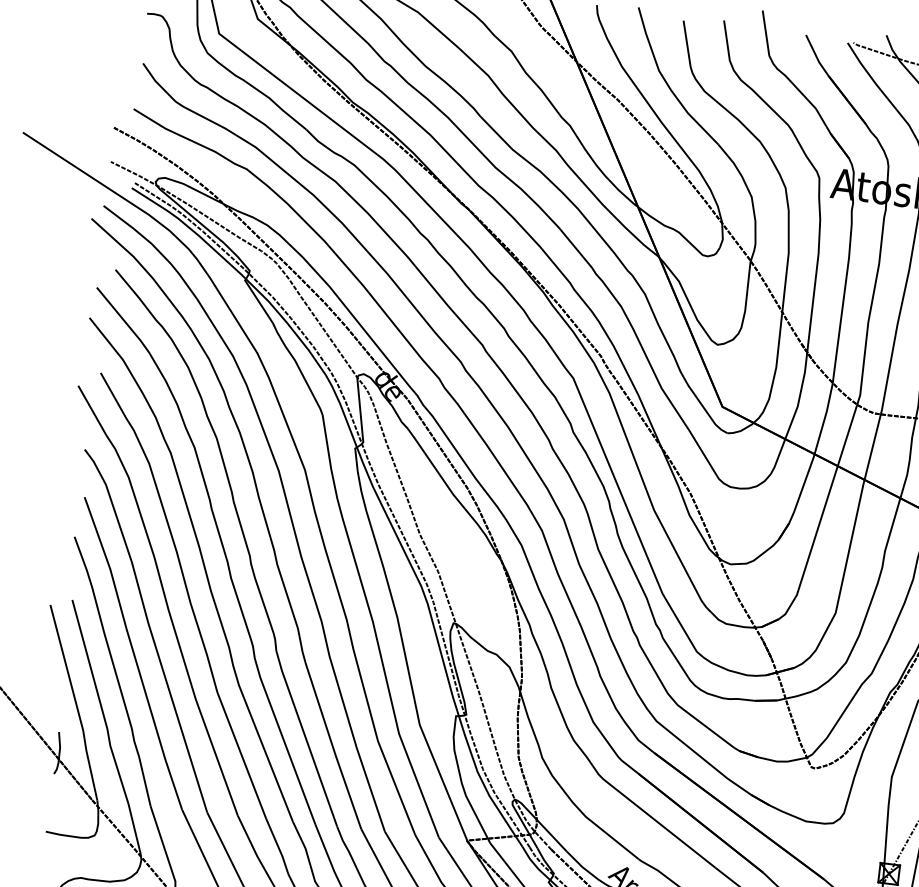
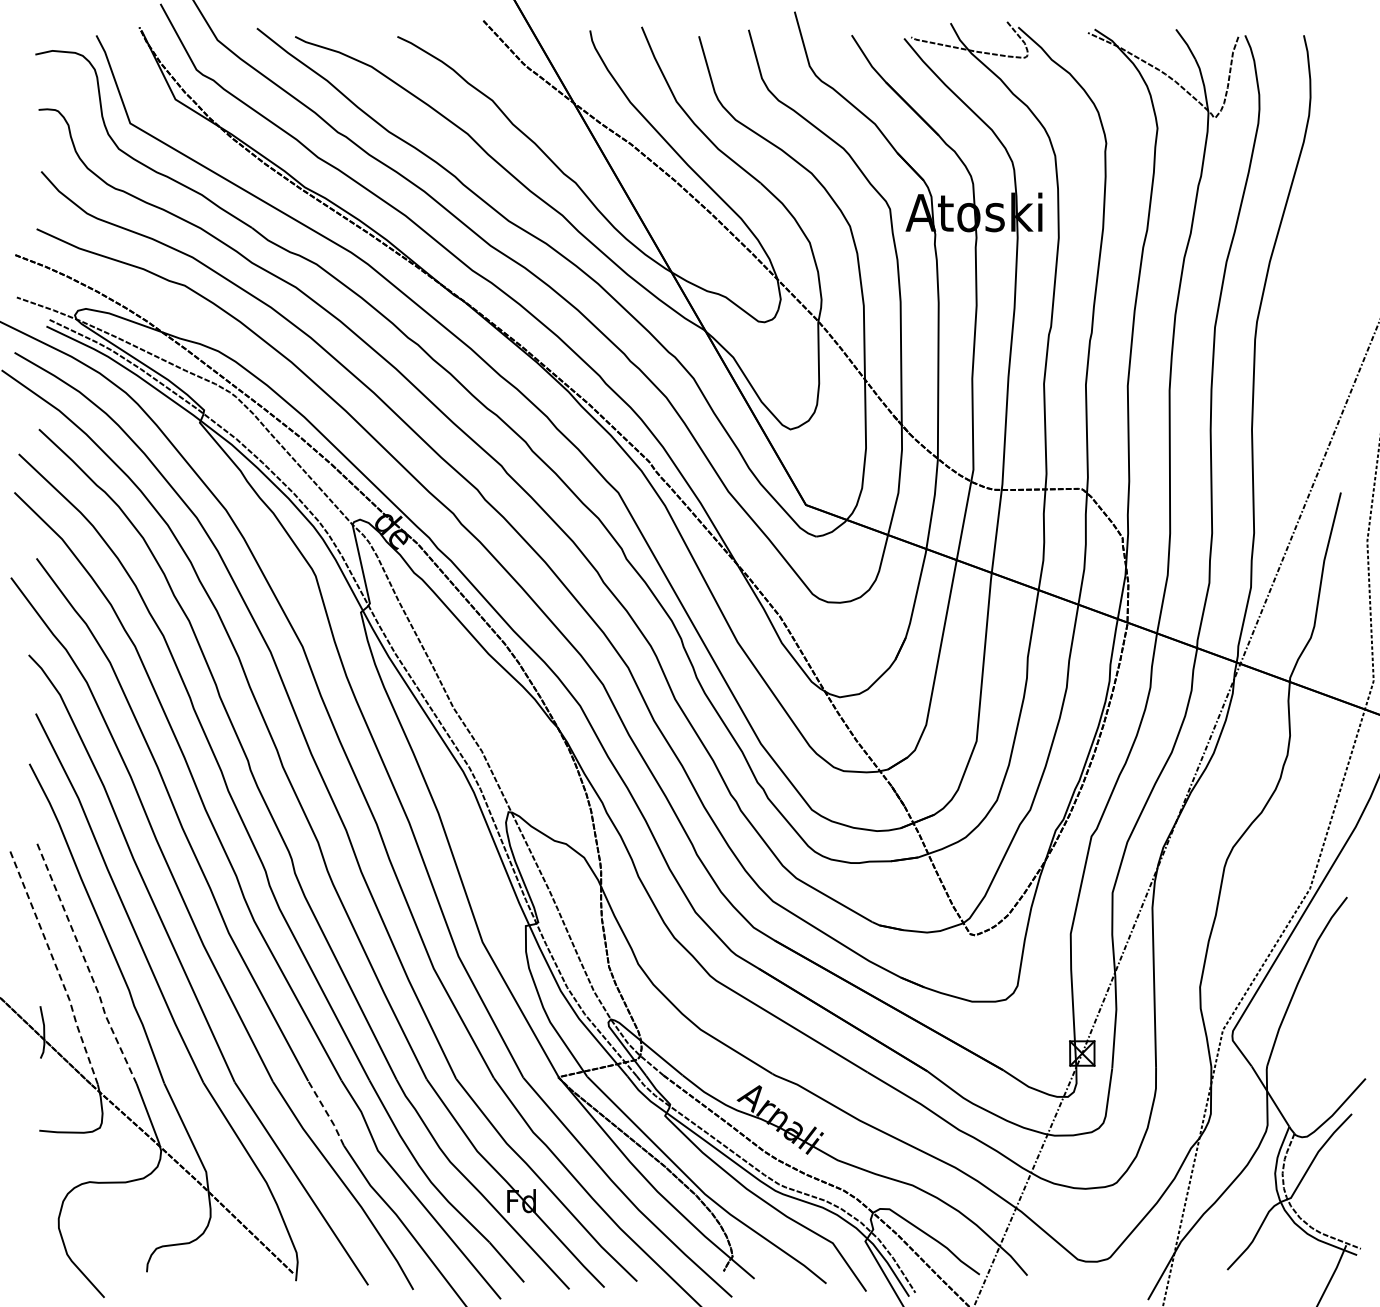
line: (75, 703) -> (56, 968), solid -> dashed
line: (100, 703) -> (86, 964), solid -> dashed
line: (278, 846) -> (327, 1113), solid -> dashed

